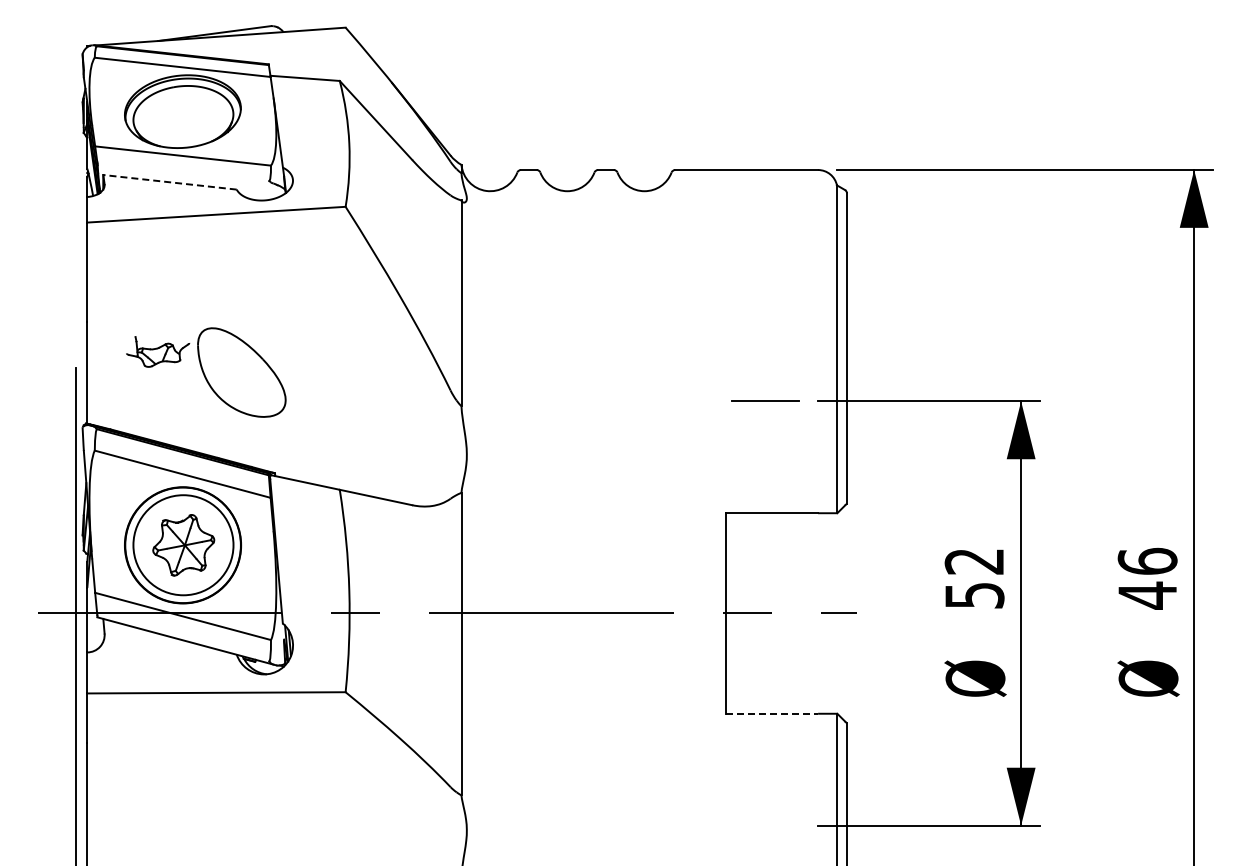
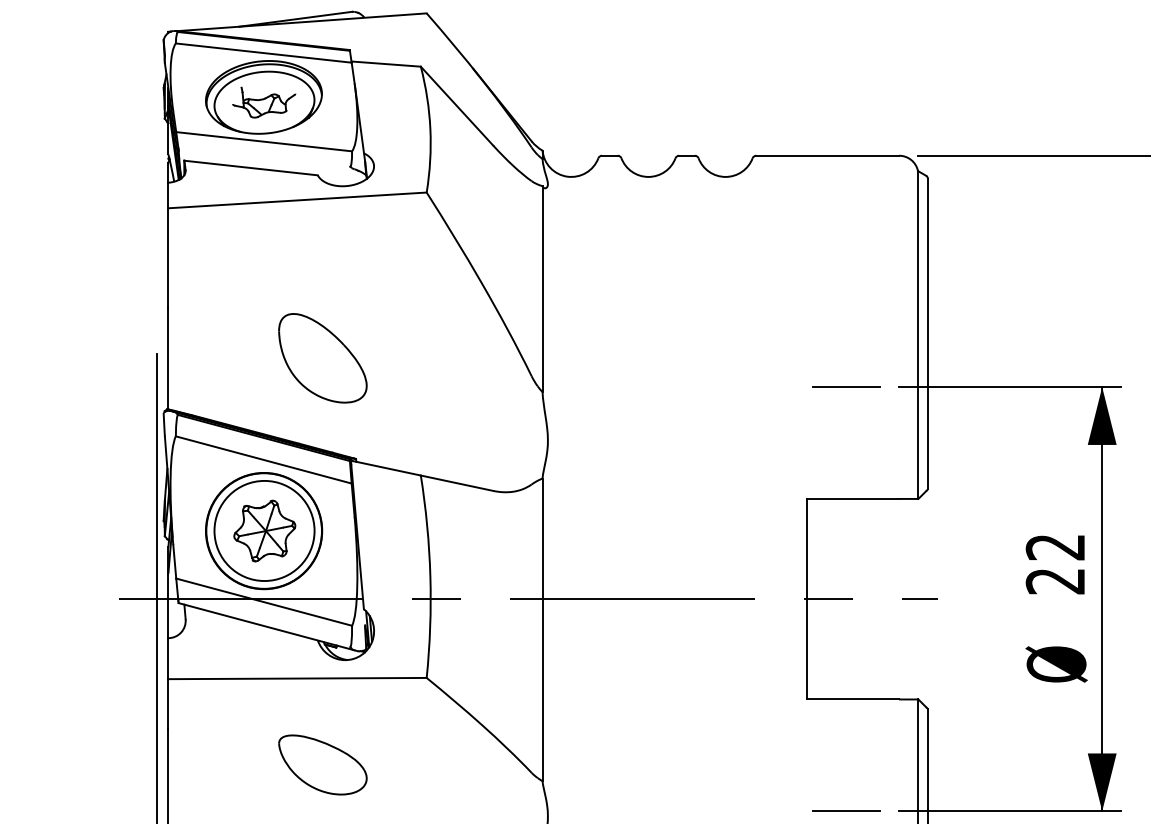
line: (169, 182) -> (250, 168), dashed -> solid
part: (158, 351) -> (264, 102), moved
text: (974, 595) -> (1055, 581), 52 -> 22
line: (772, 713) -> (853, 699), dashed -> solid
part: (241, 778) -> (322, 764), added
line: (765, 825) -> (846, 811), added

